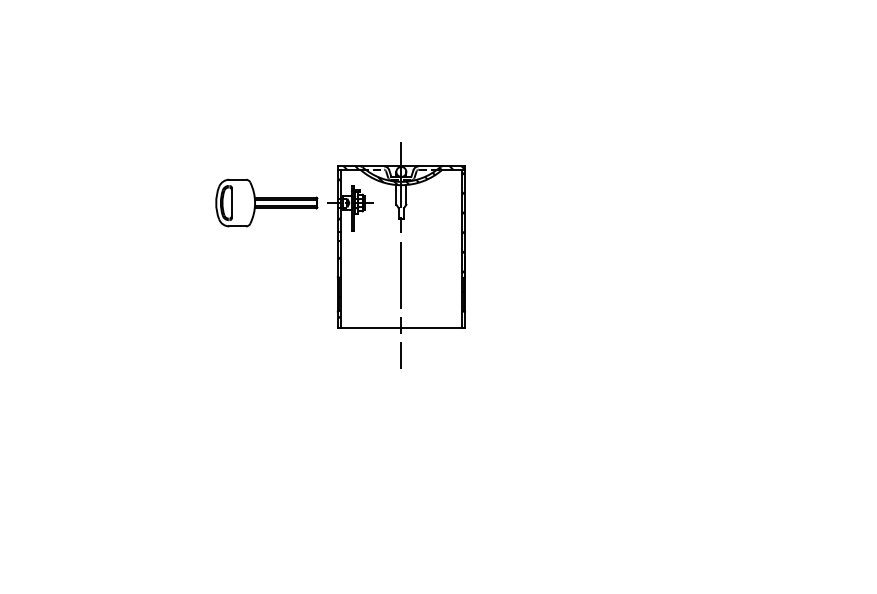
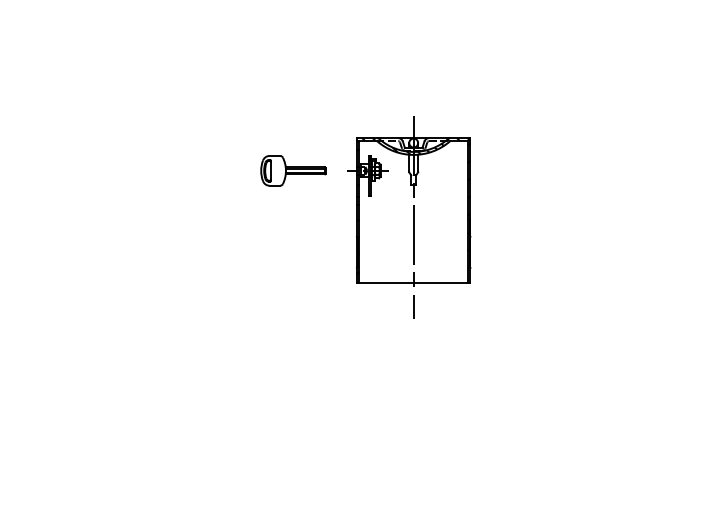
part: (266, 202) -> (293, 170), size x0.71

